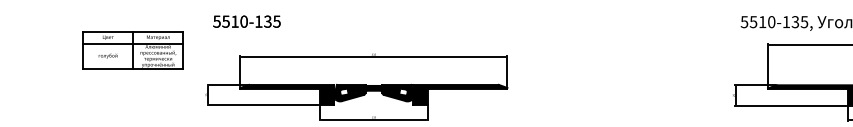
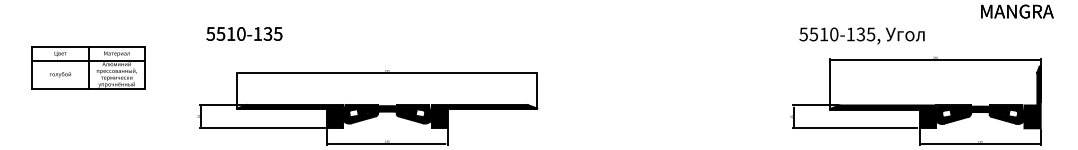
part: (133, 49) -> (88, 67), moved

